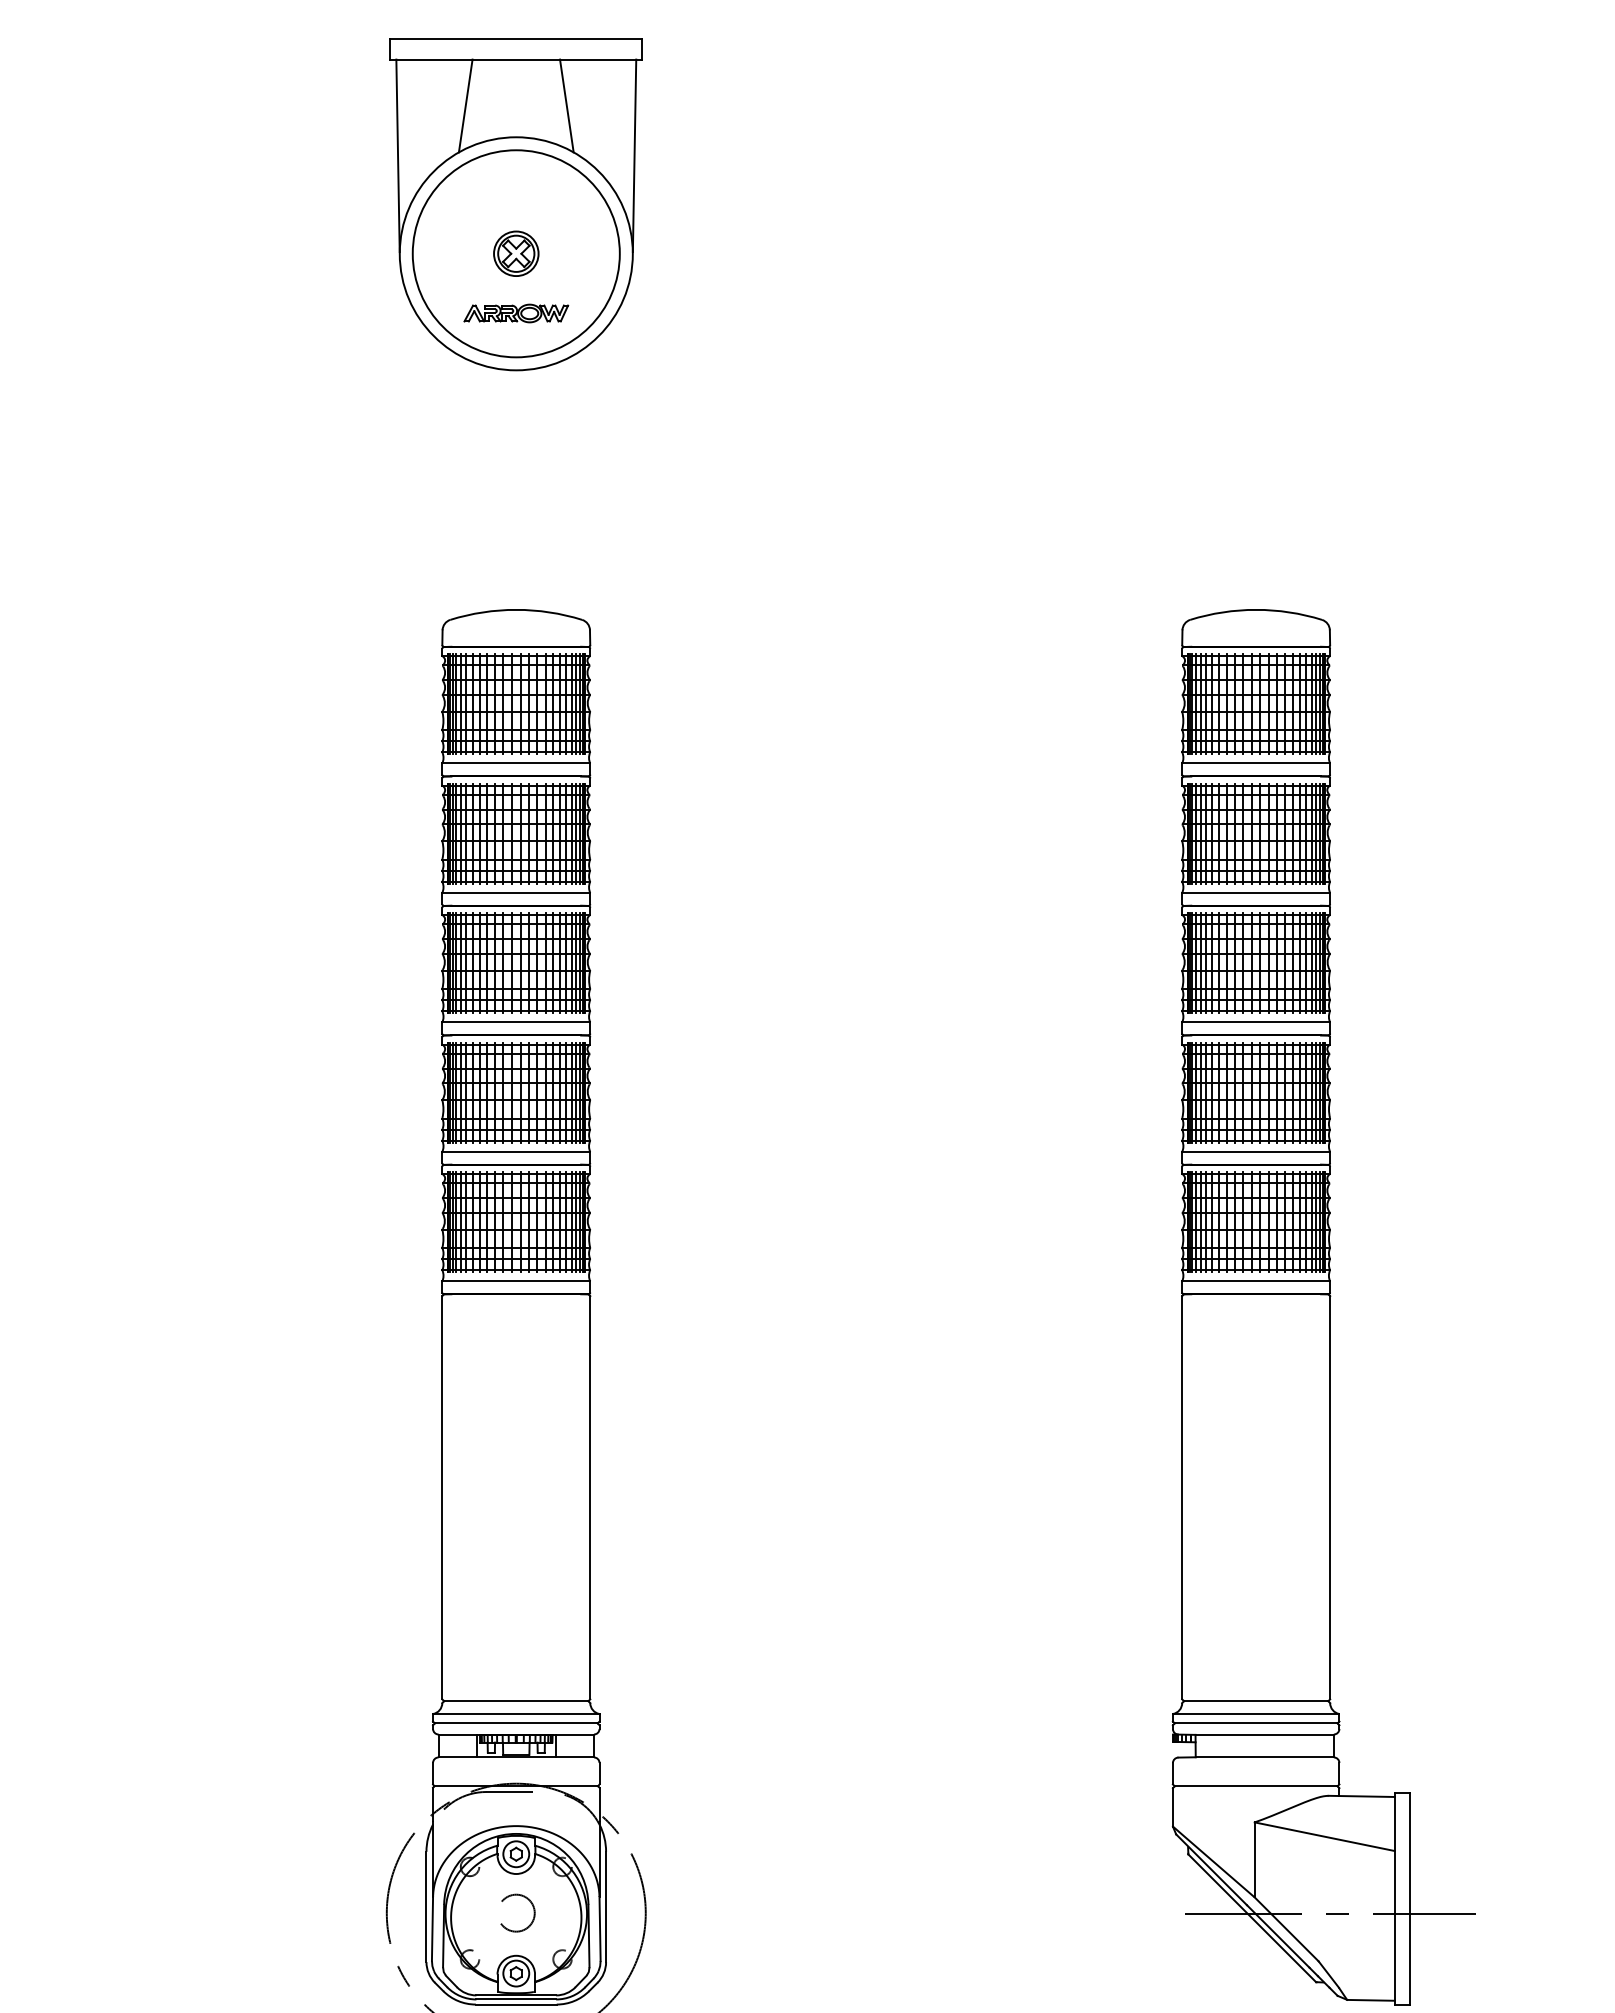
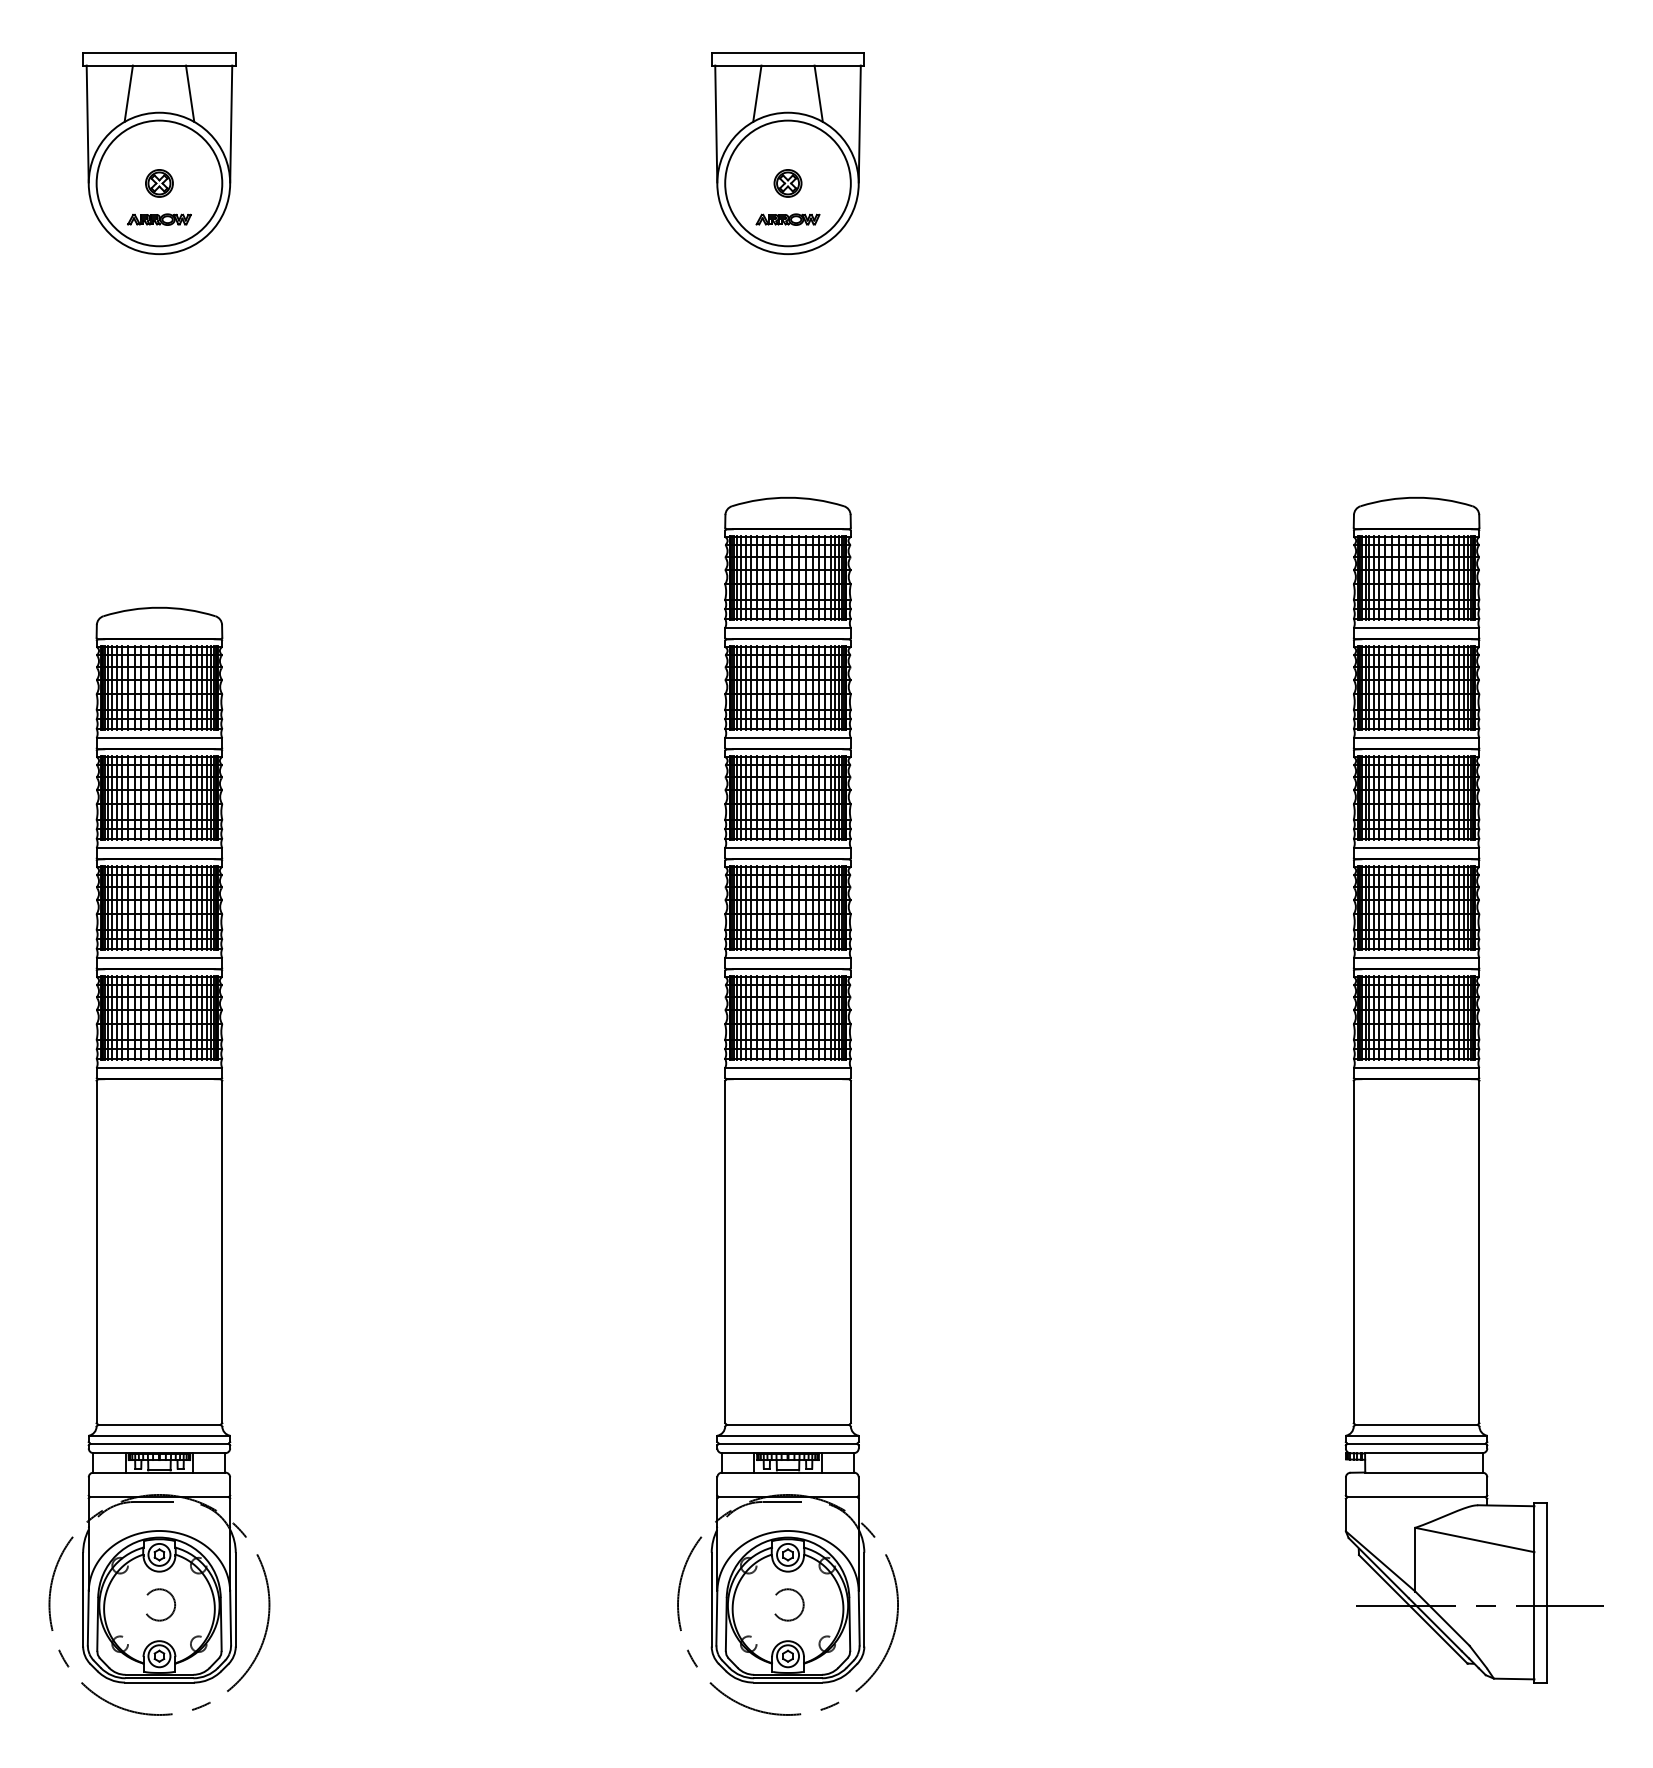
part: (515, 204) -> (787, 153), size x0.71

